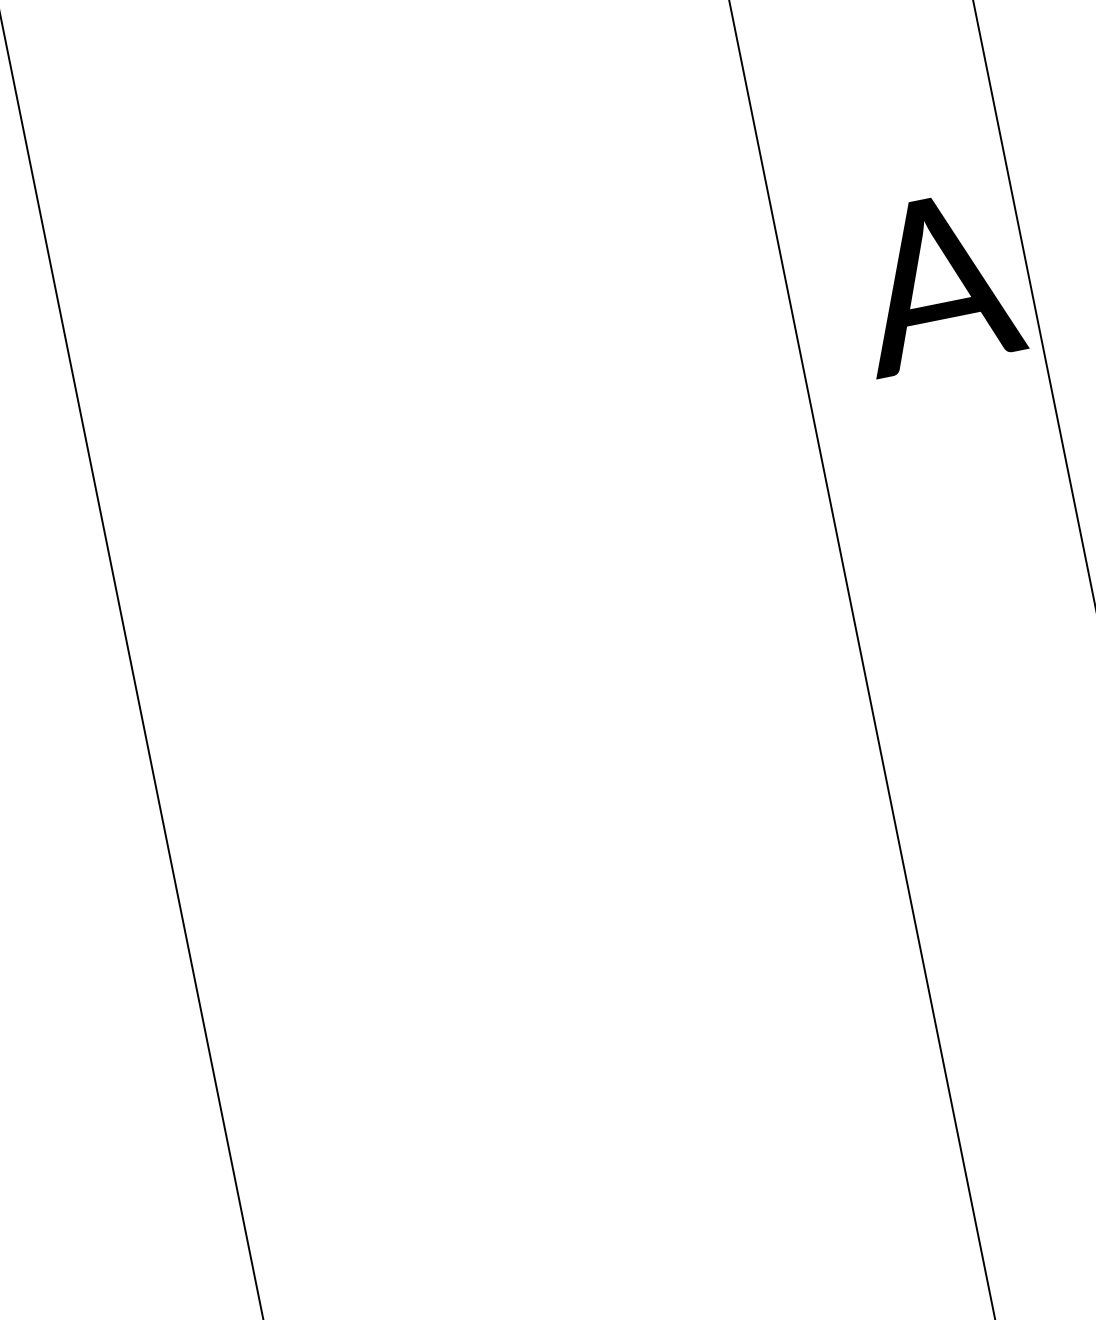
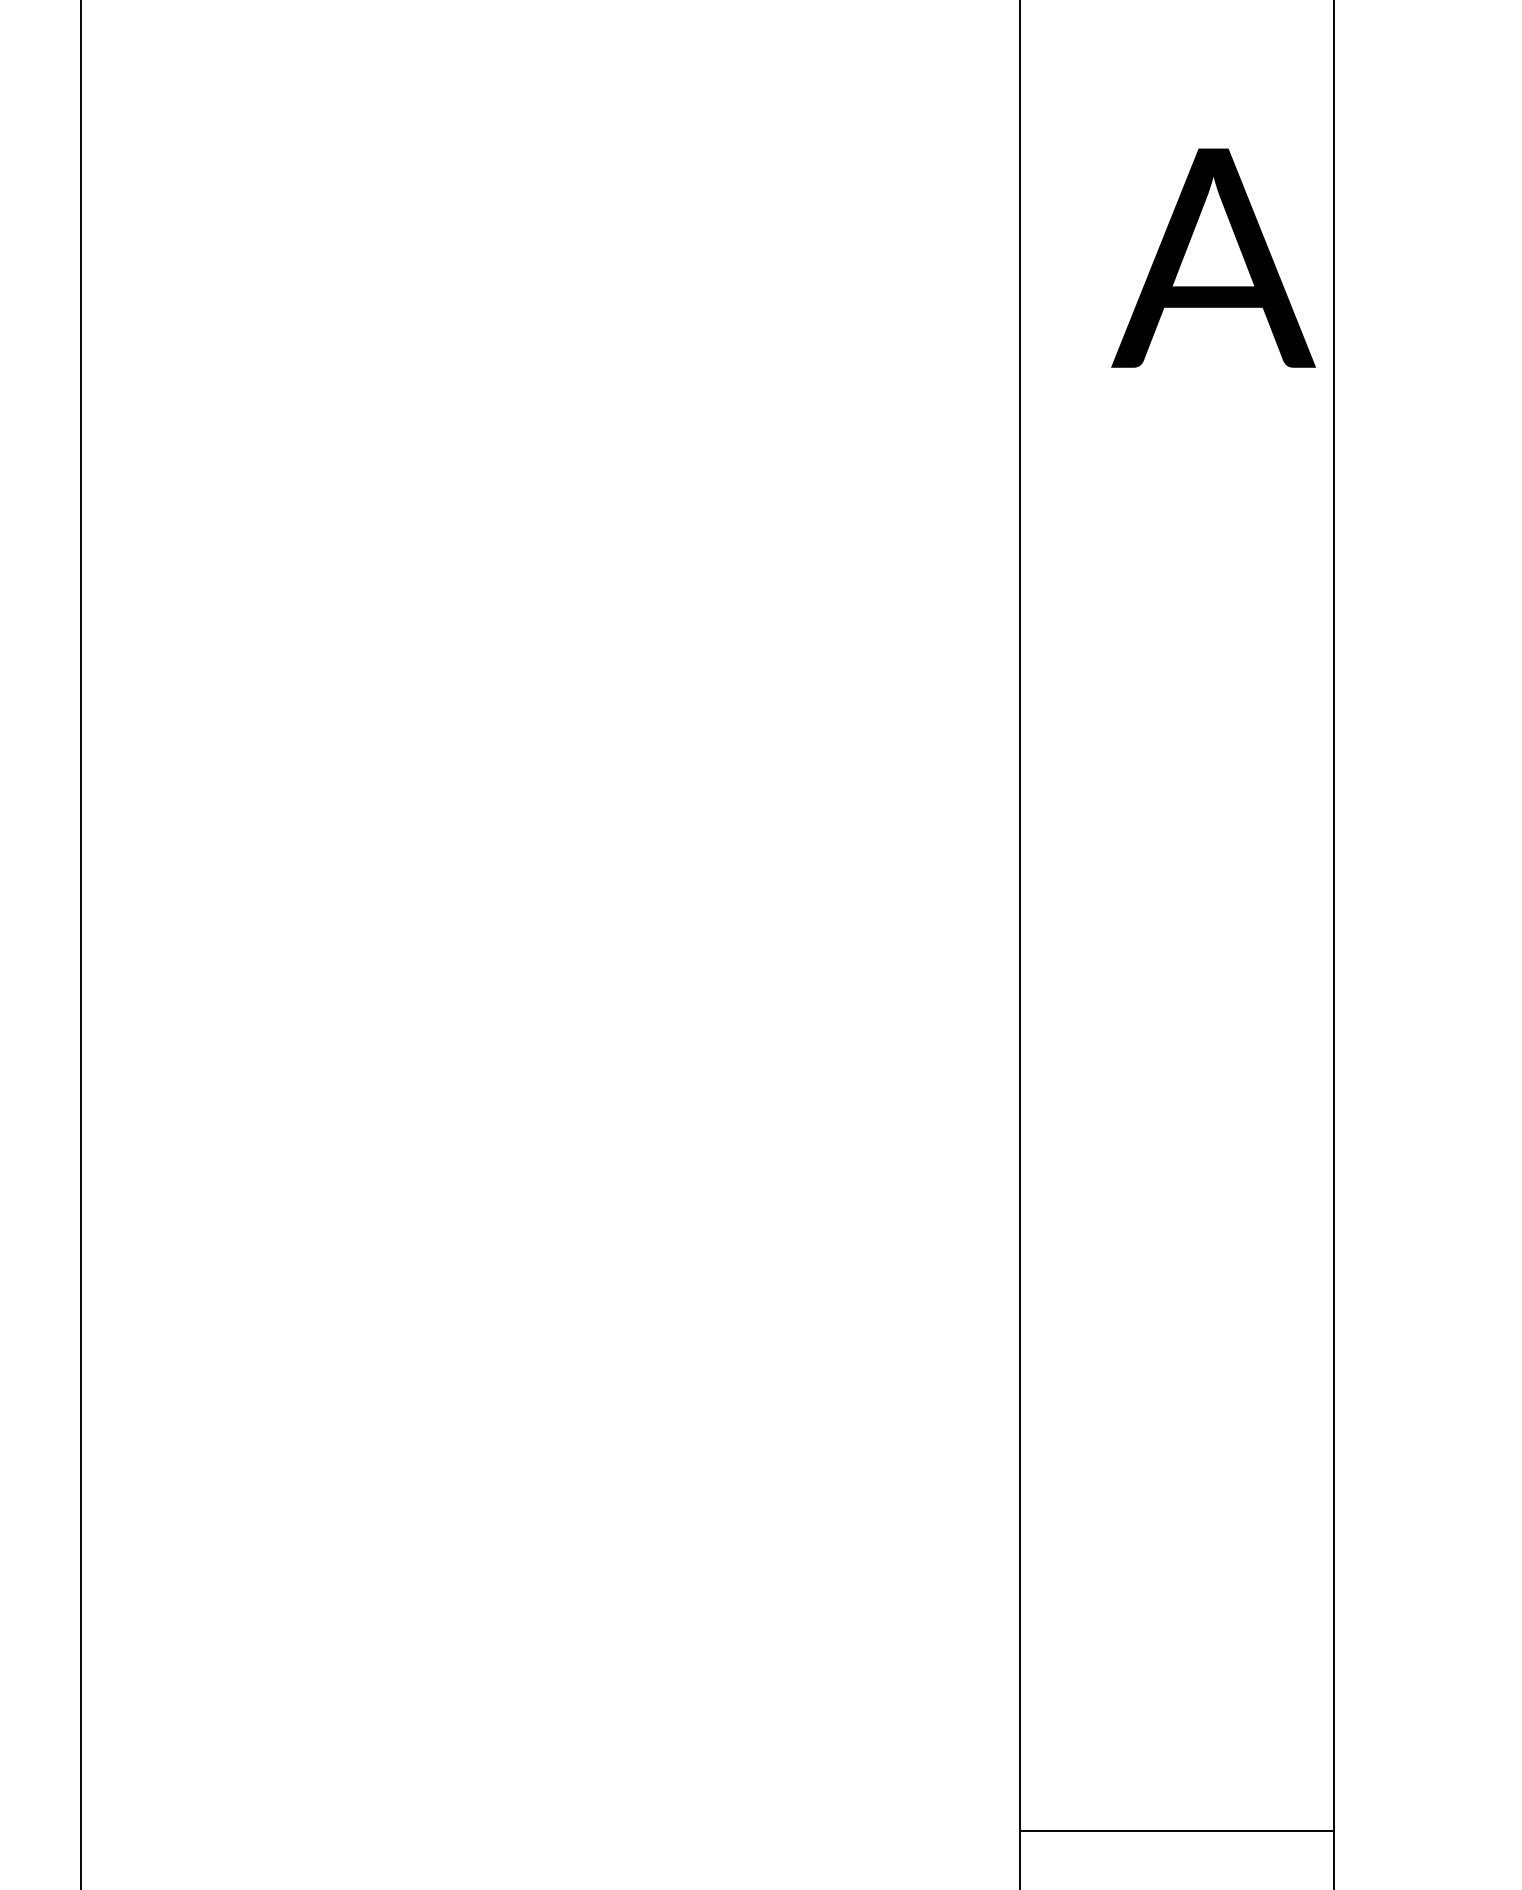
text: (936, 281) -> (1213, 257), moved

